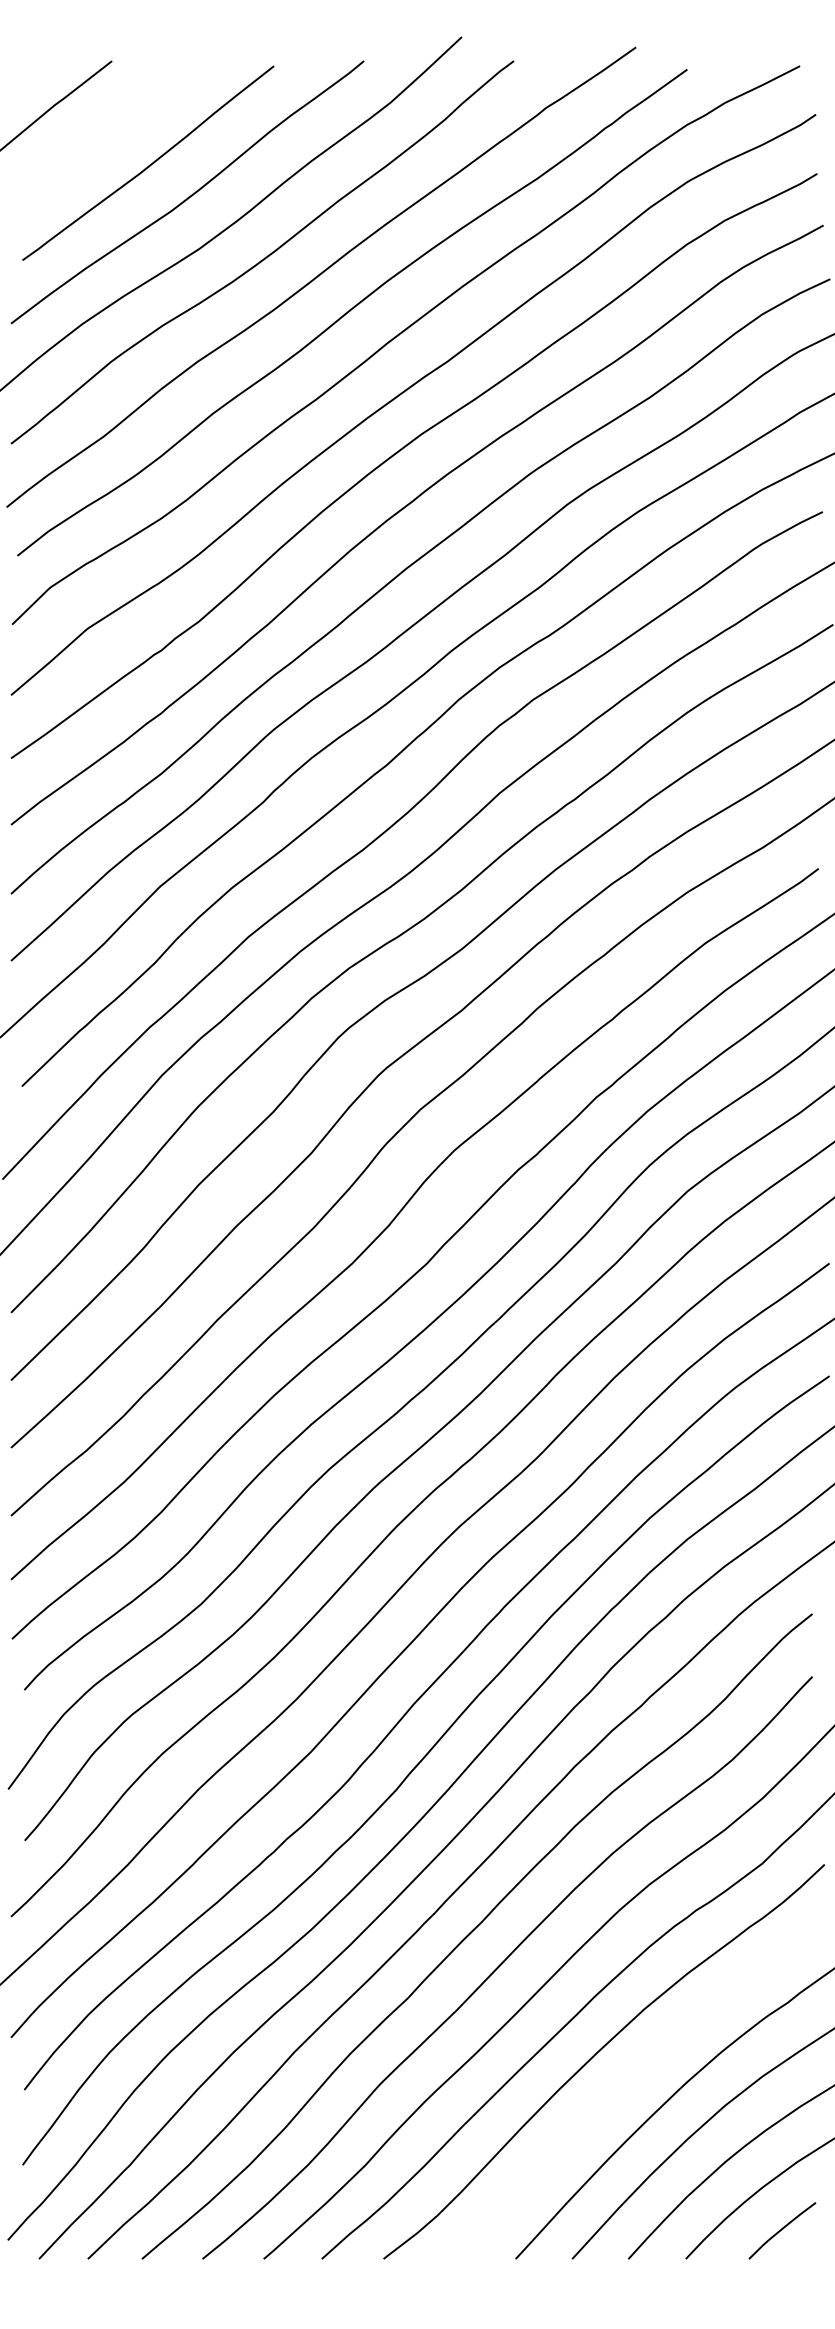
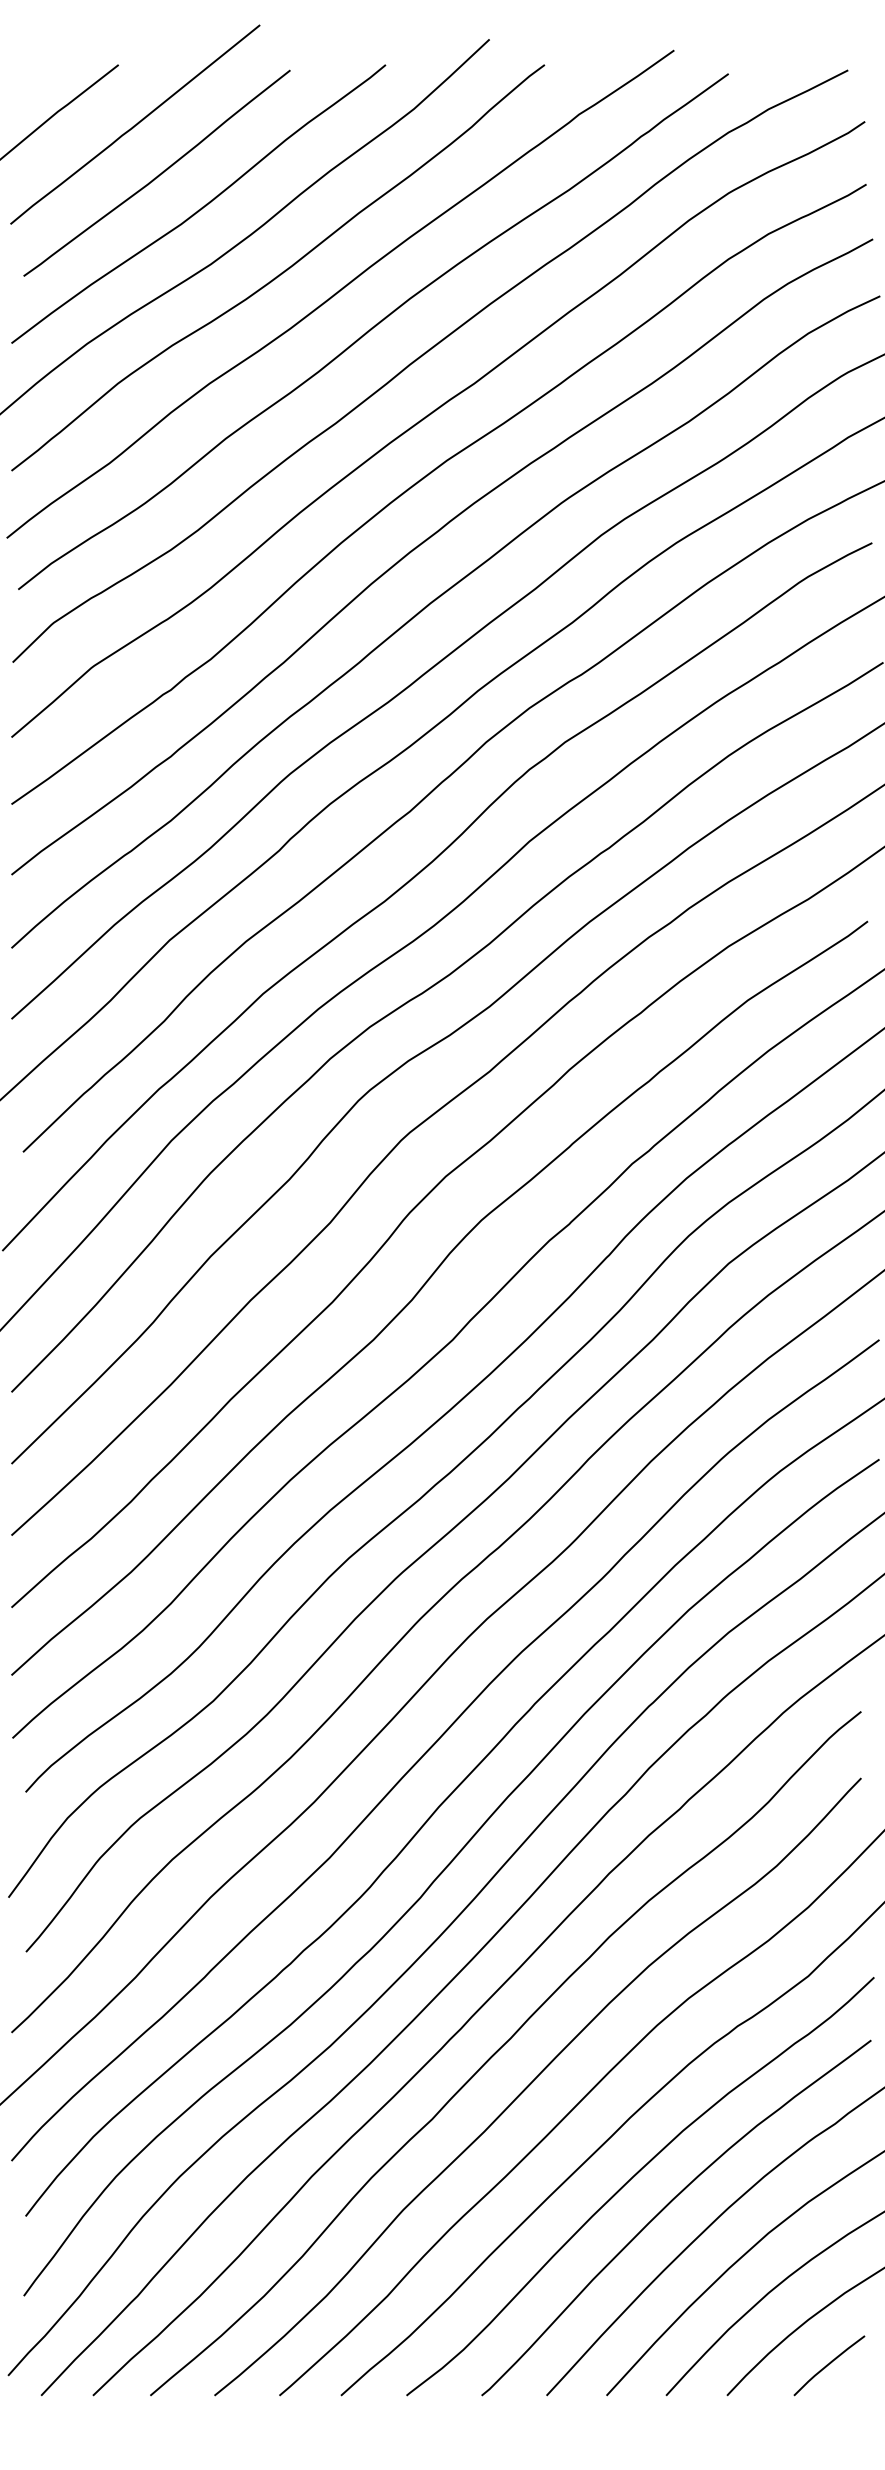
curve: (127, 117) -> (134, 124), added
curve: (628, 2081) -> (666, 2207), added

